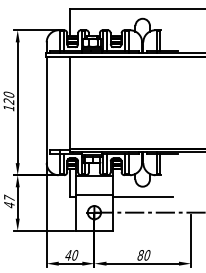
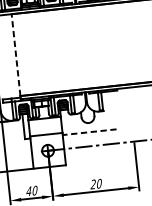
line: (70, 102) -> (16, 54), solid -> dashed
line: (142, 196) -> (89, 131), solid -> dashed
text: (140, 255) -> (93, 184), 80 -> 20

